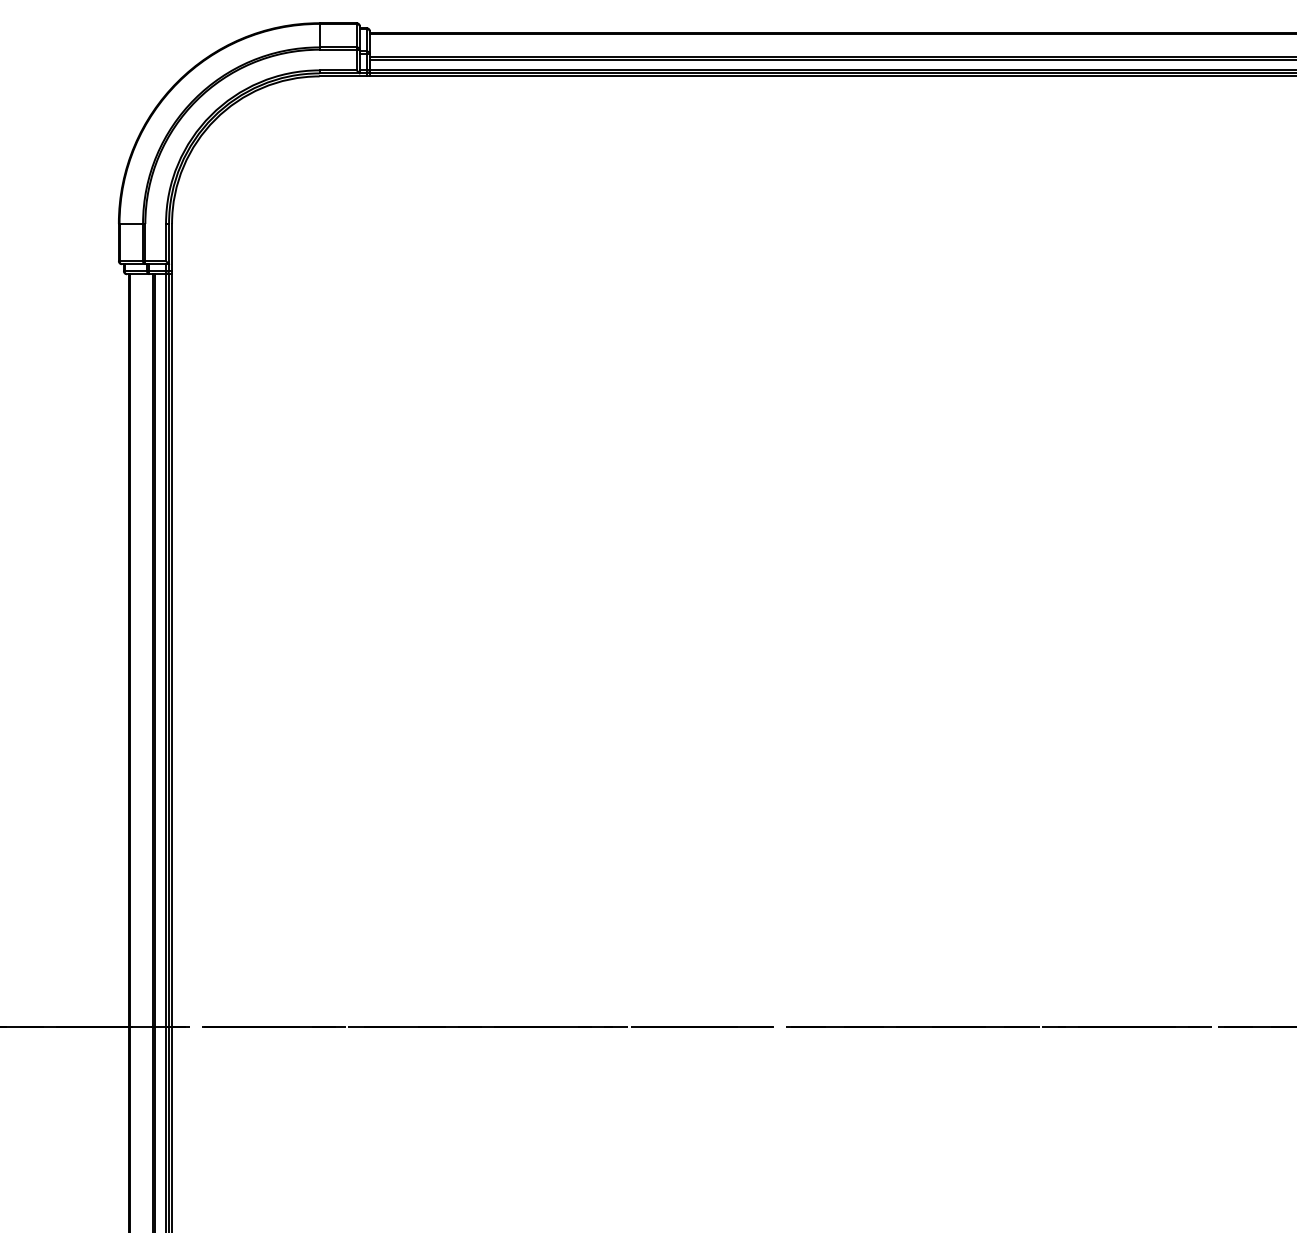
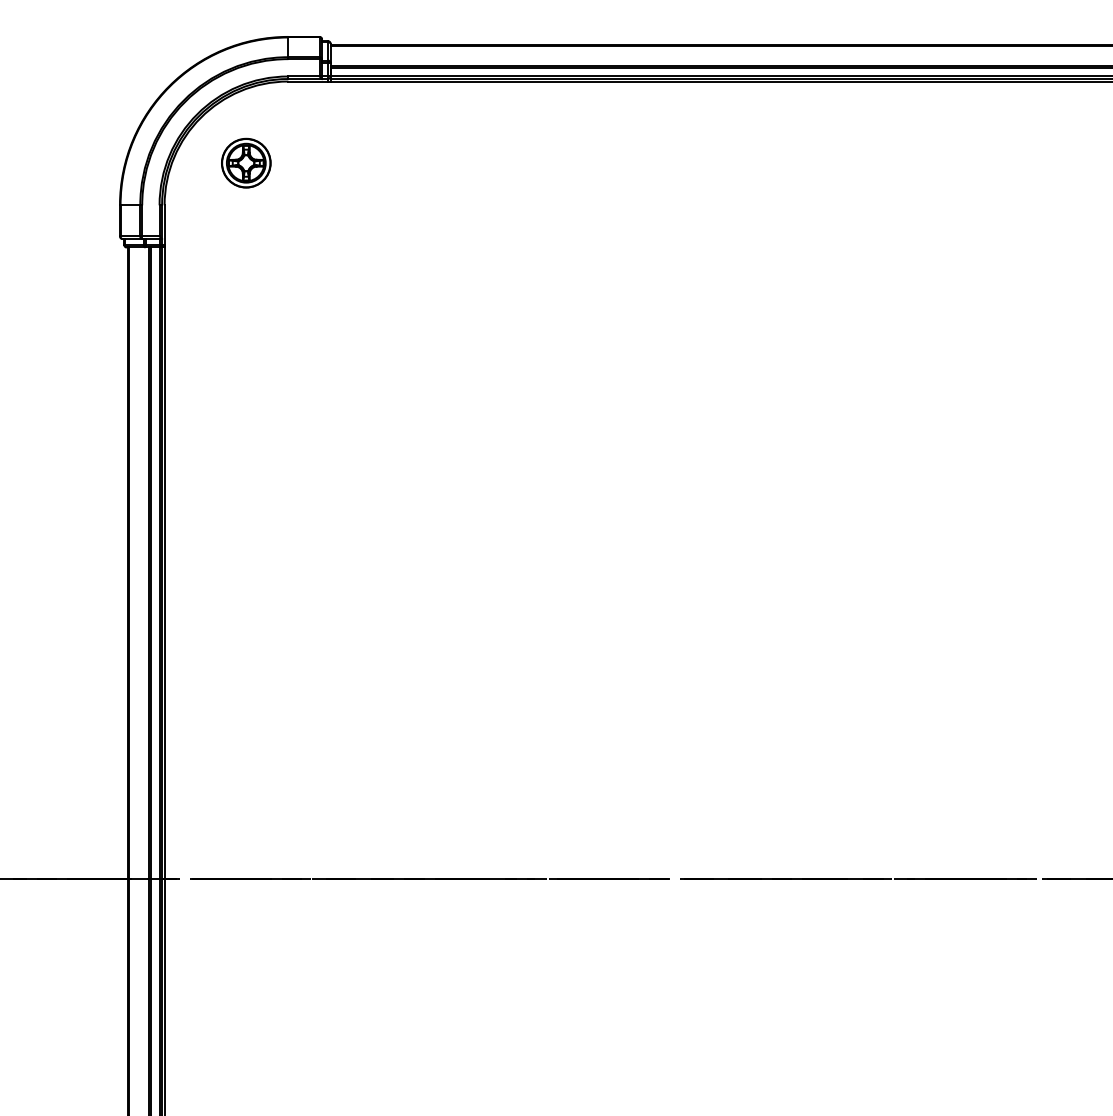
part: (269, 172) -> (246, 162), added

